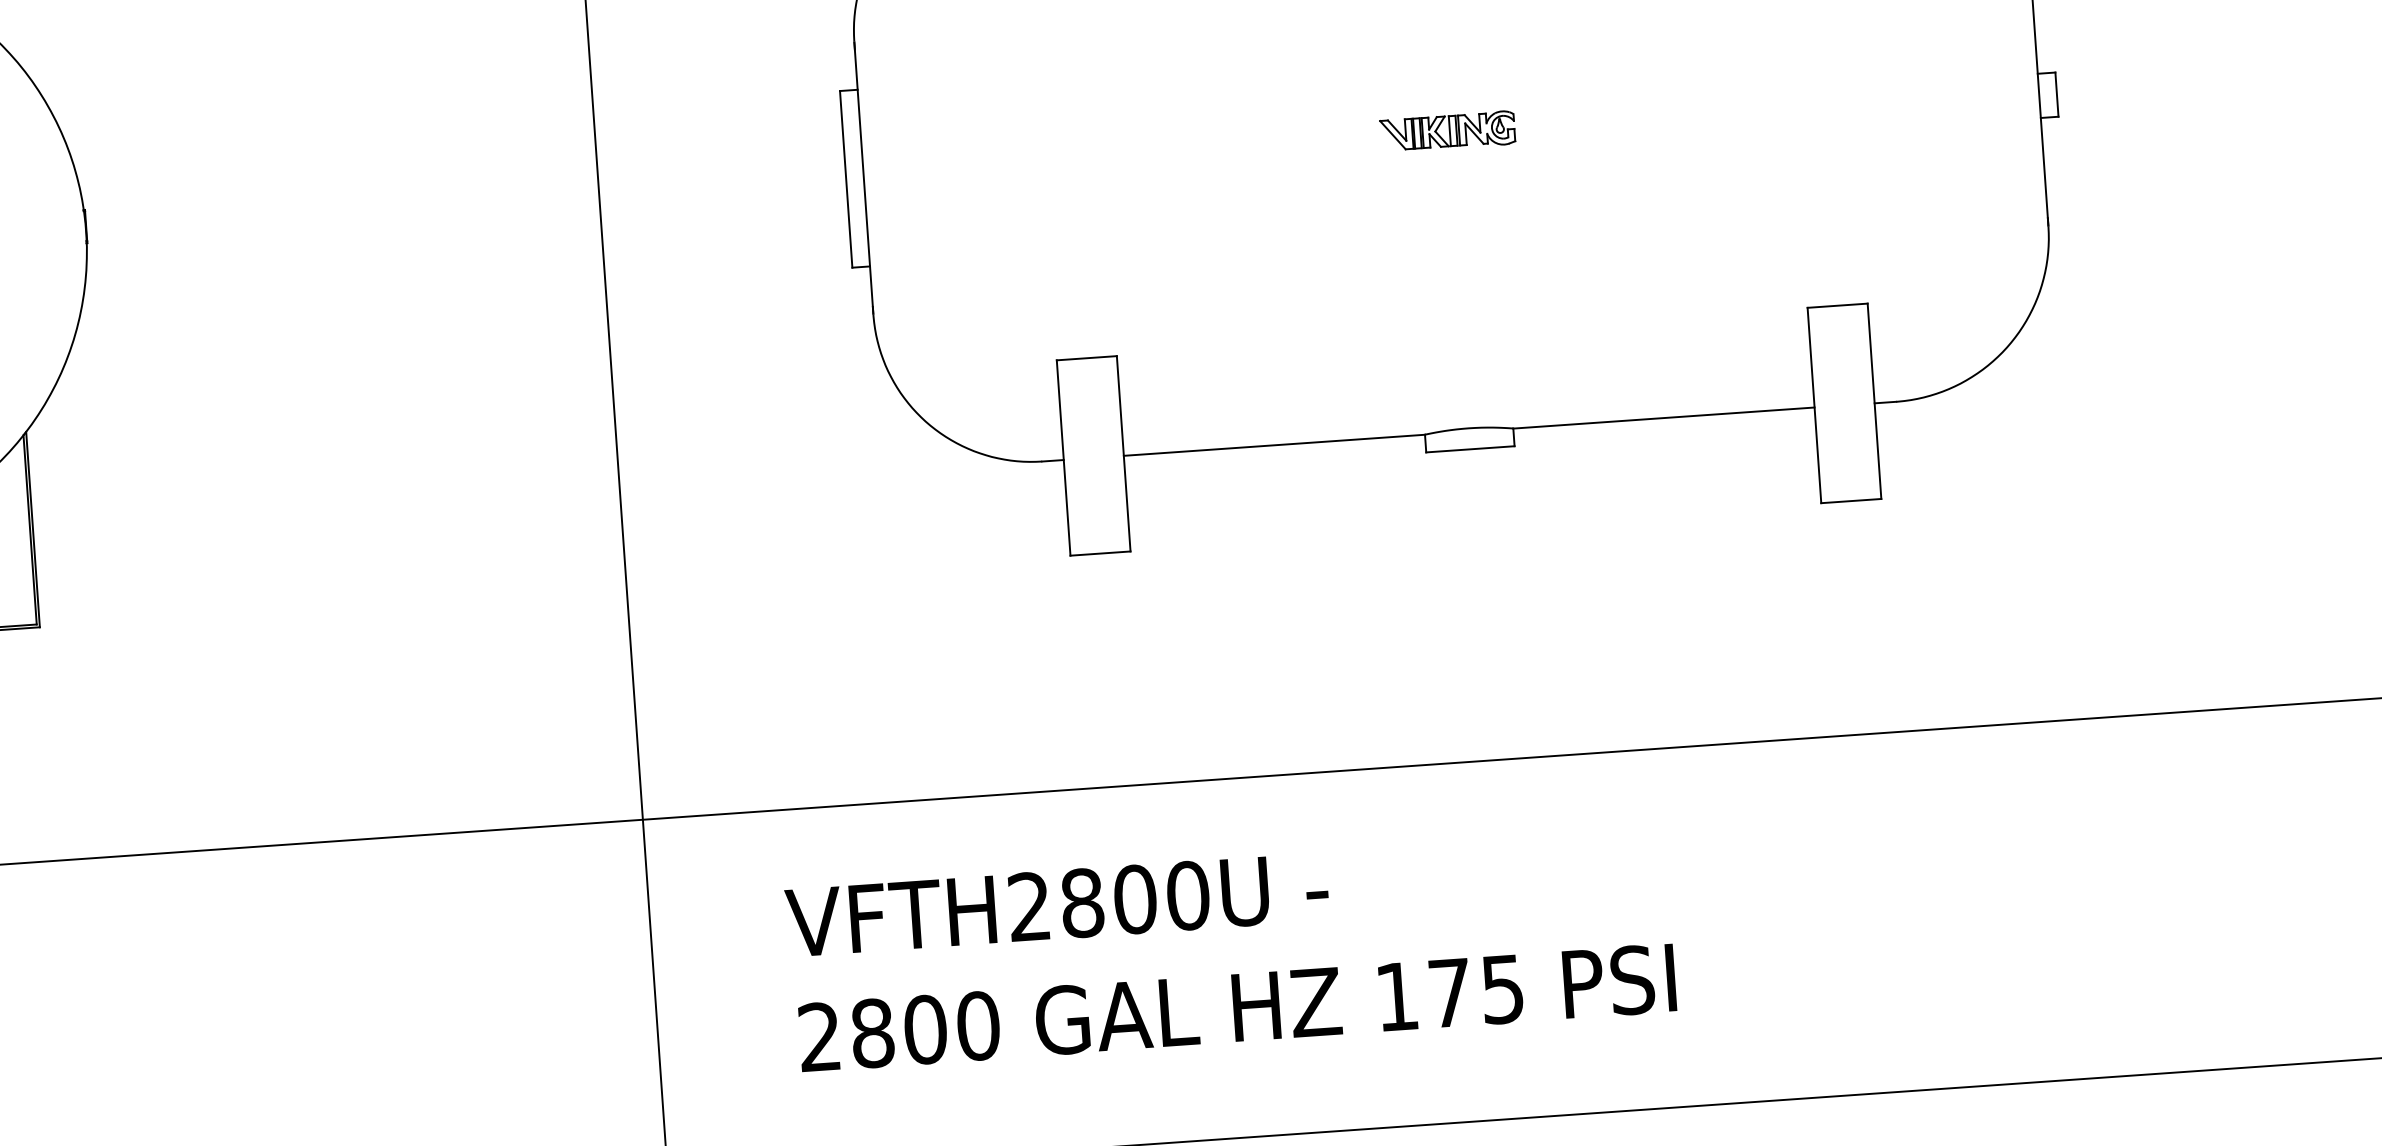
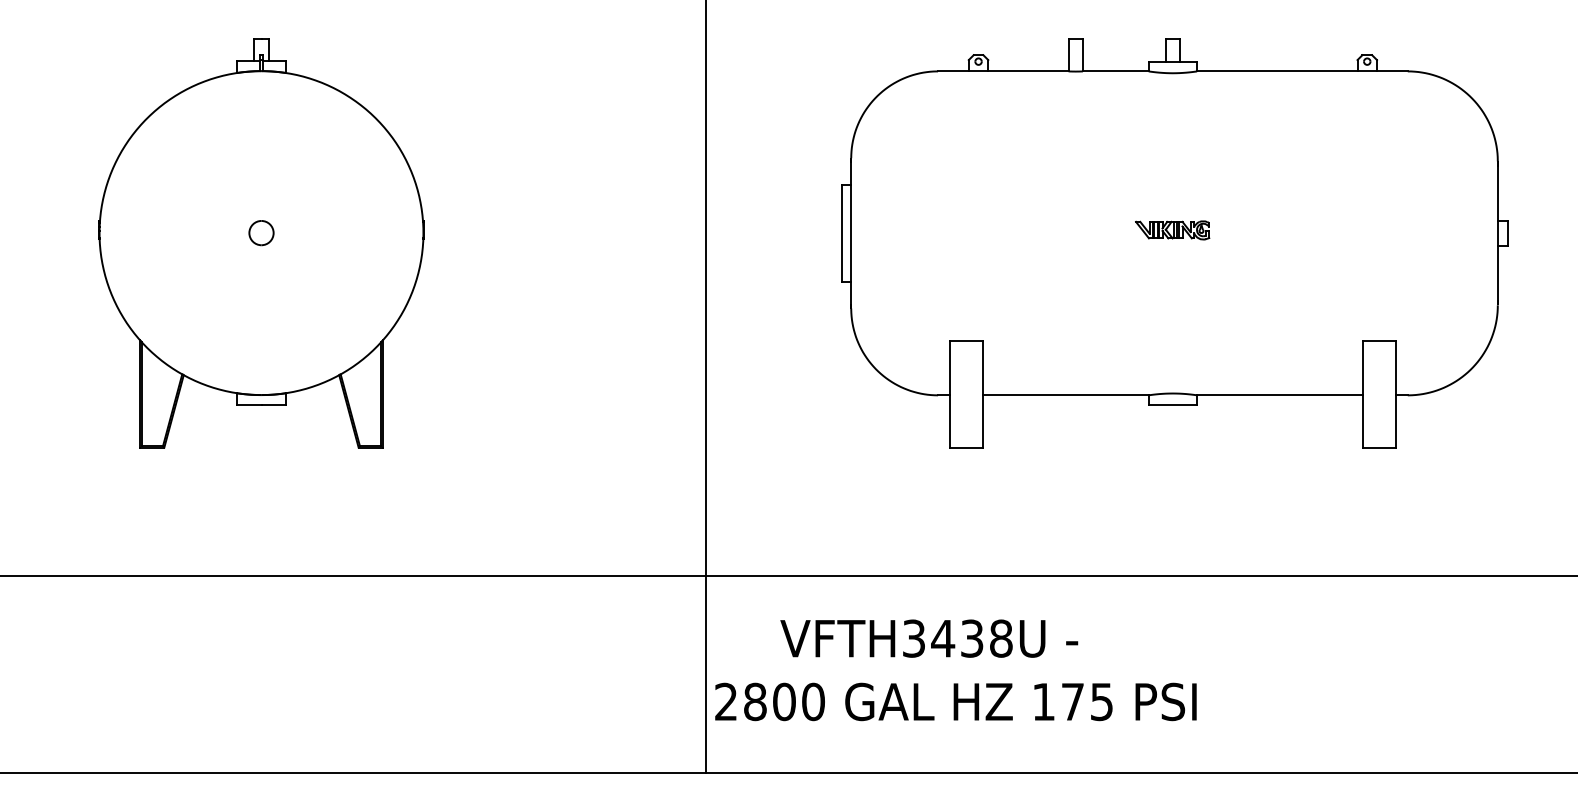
text: (1108, 901) -> (957, 638), VFTH2800U -> VFTH3438U
text: (1236, 1007) -> (955, 701), moved

